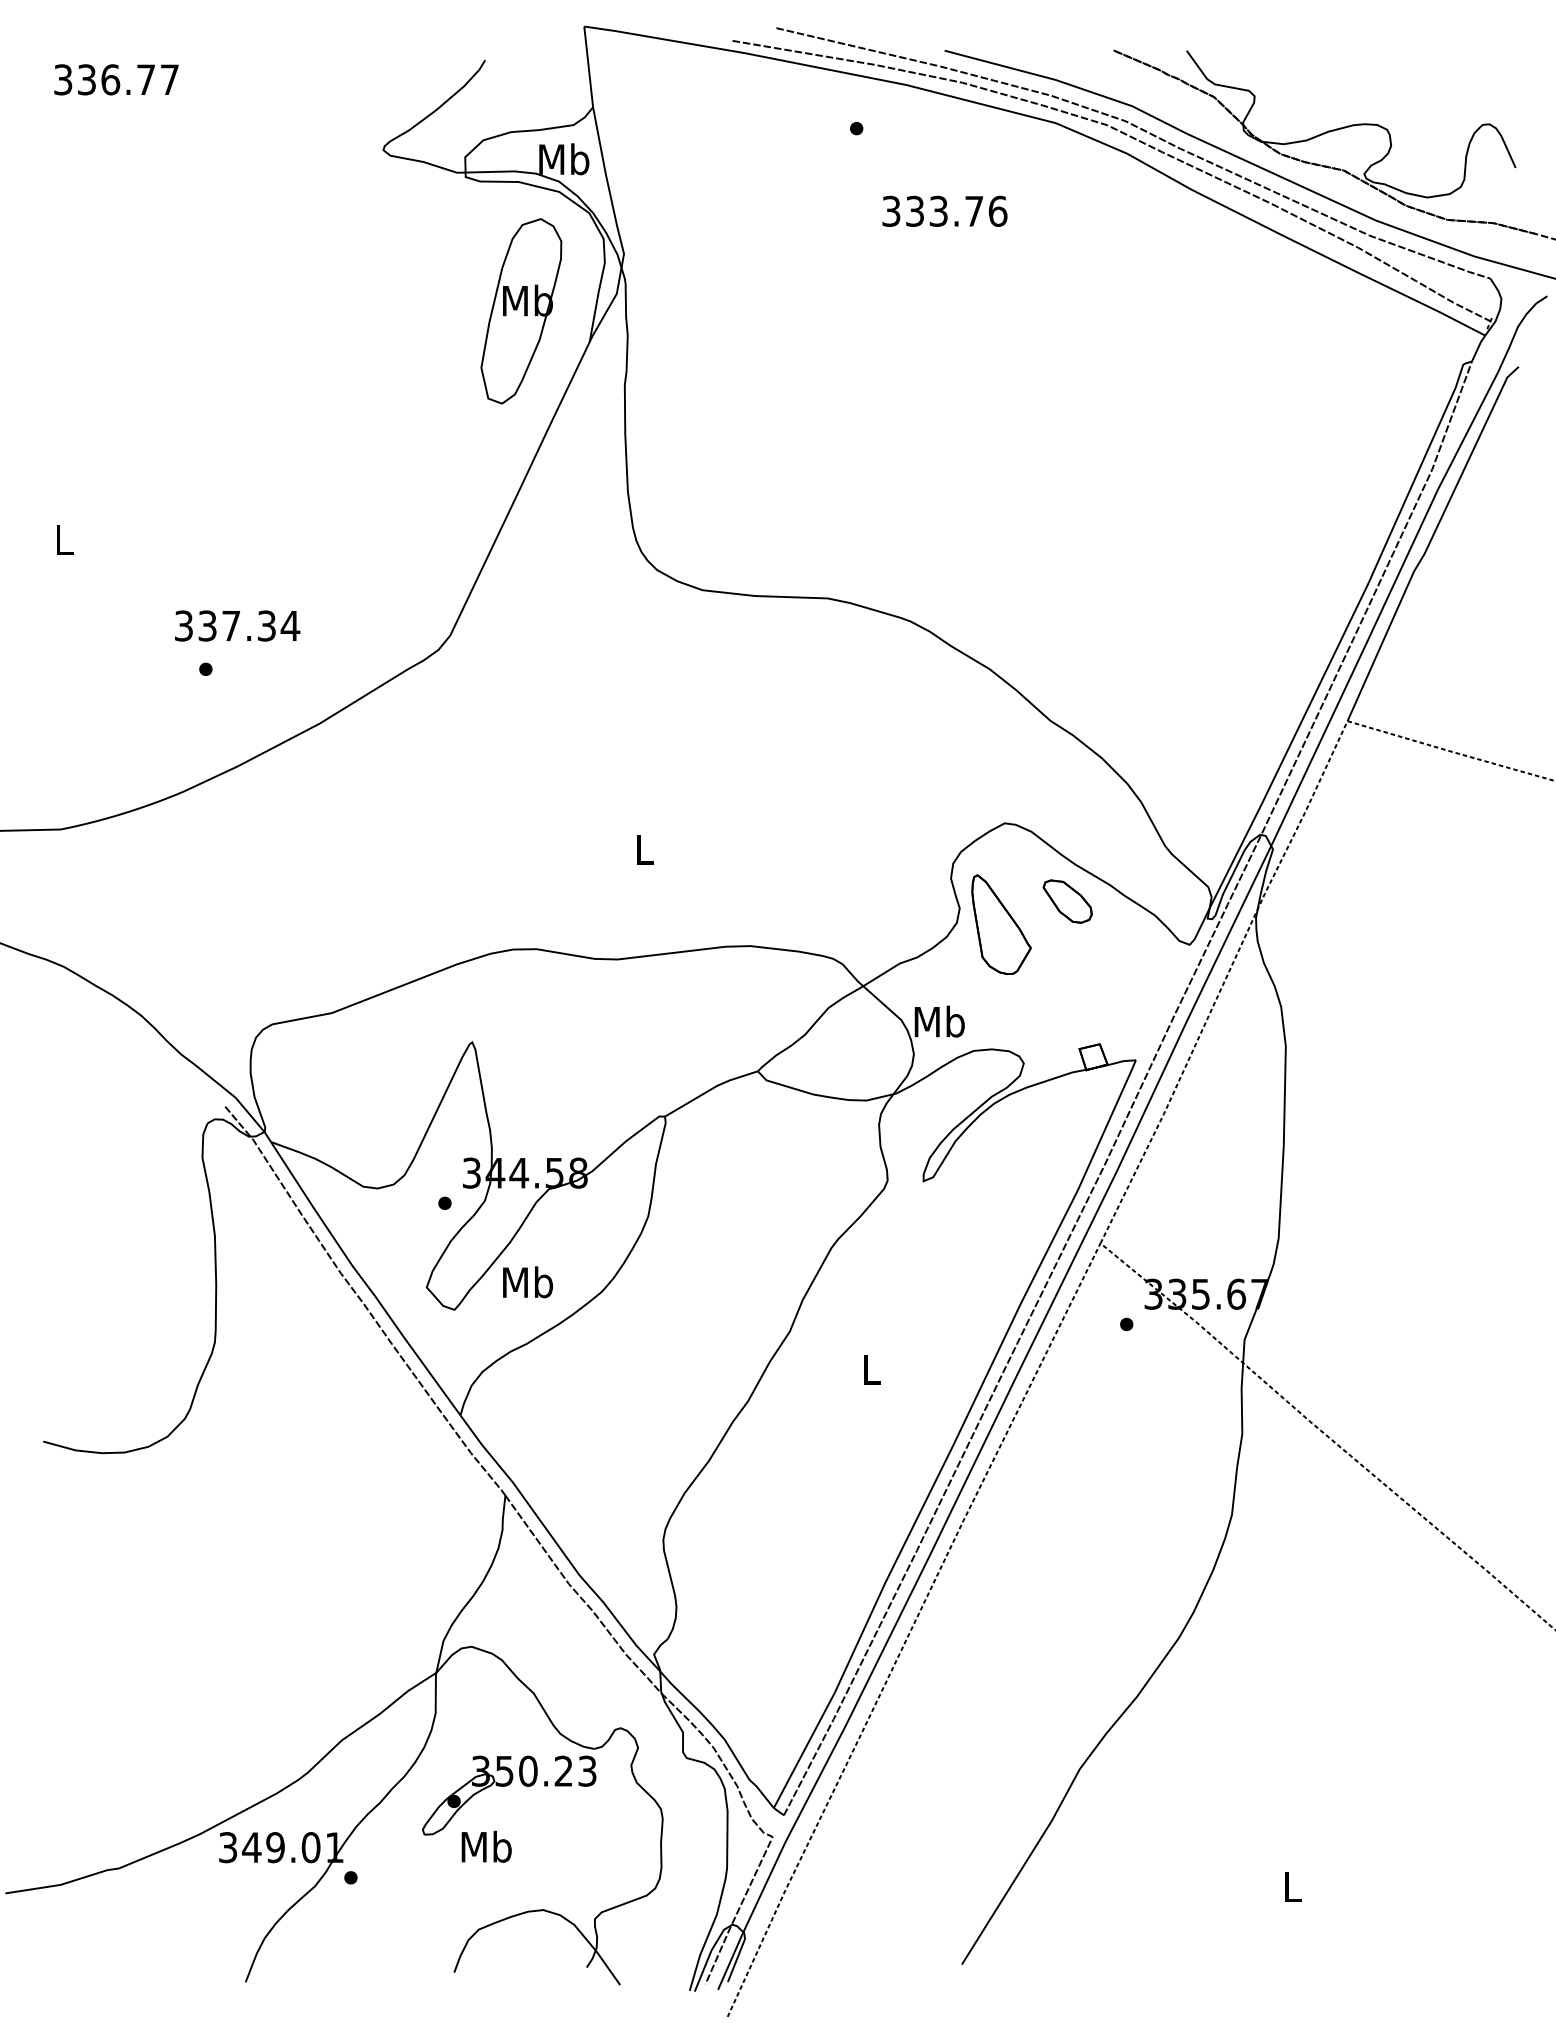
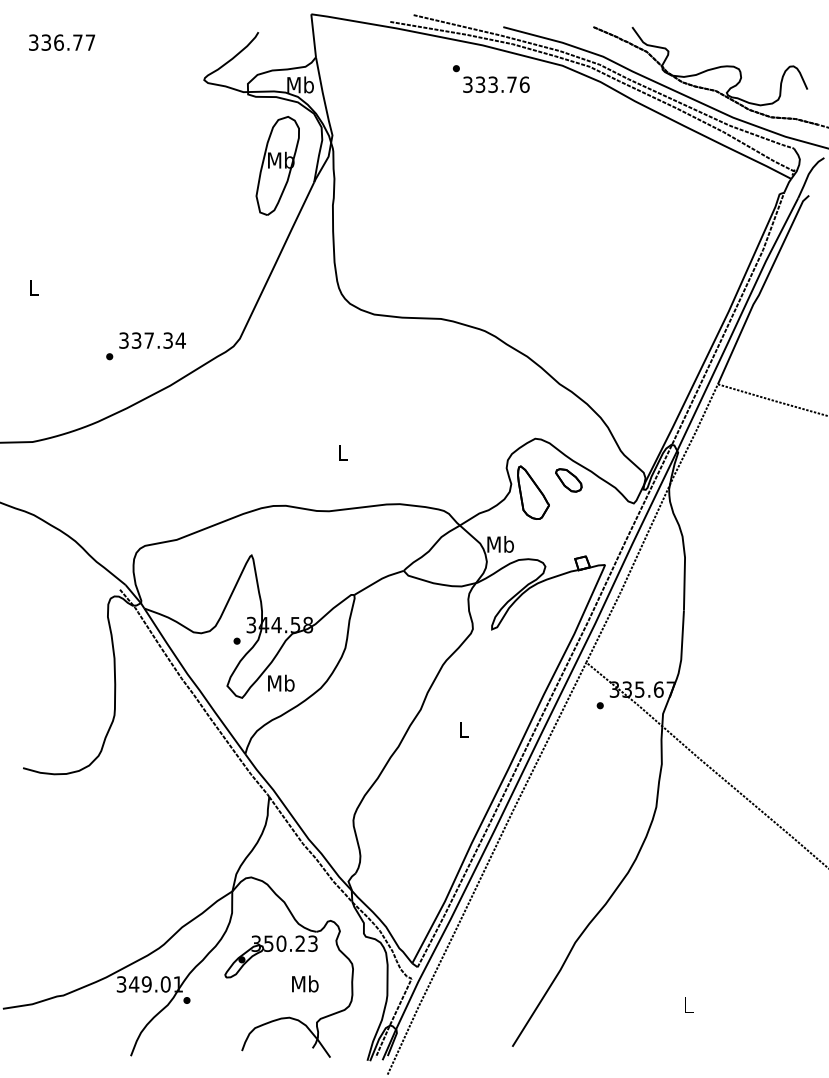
text: (945, 210) -> (496, 84), moved
text: (237, 625) -> (152, 340), moved
text: (487, 1845) -> (305, 983), moved

